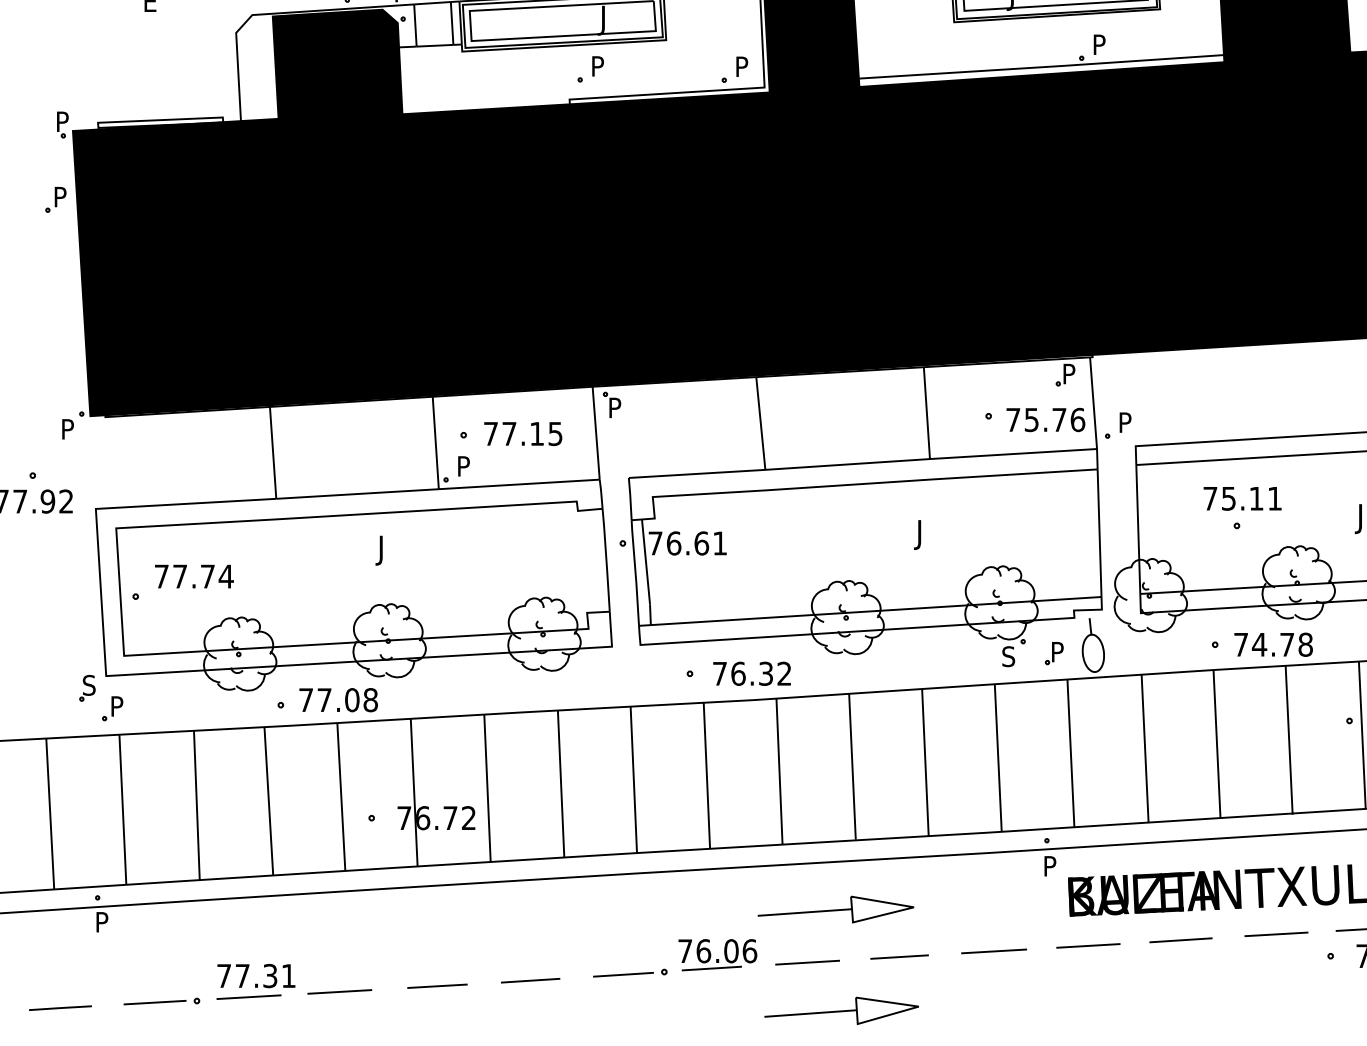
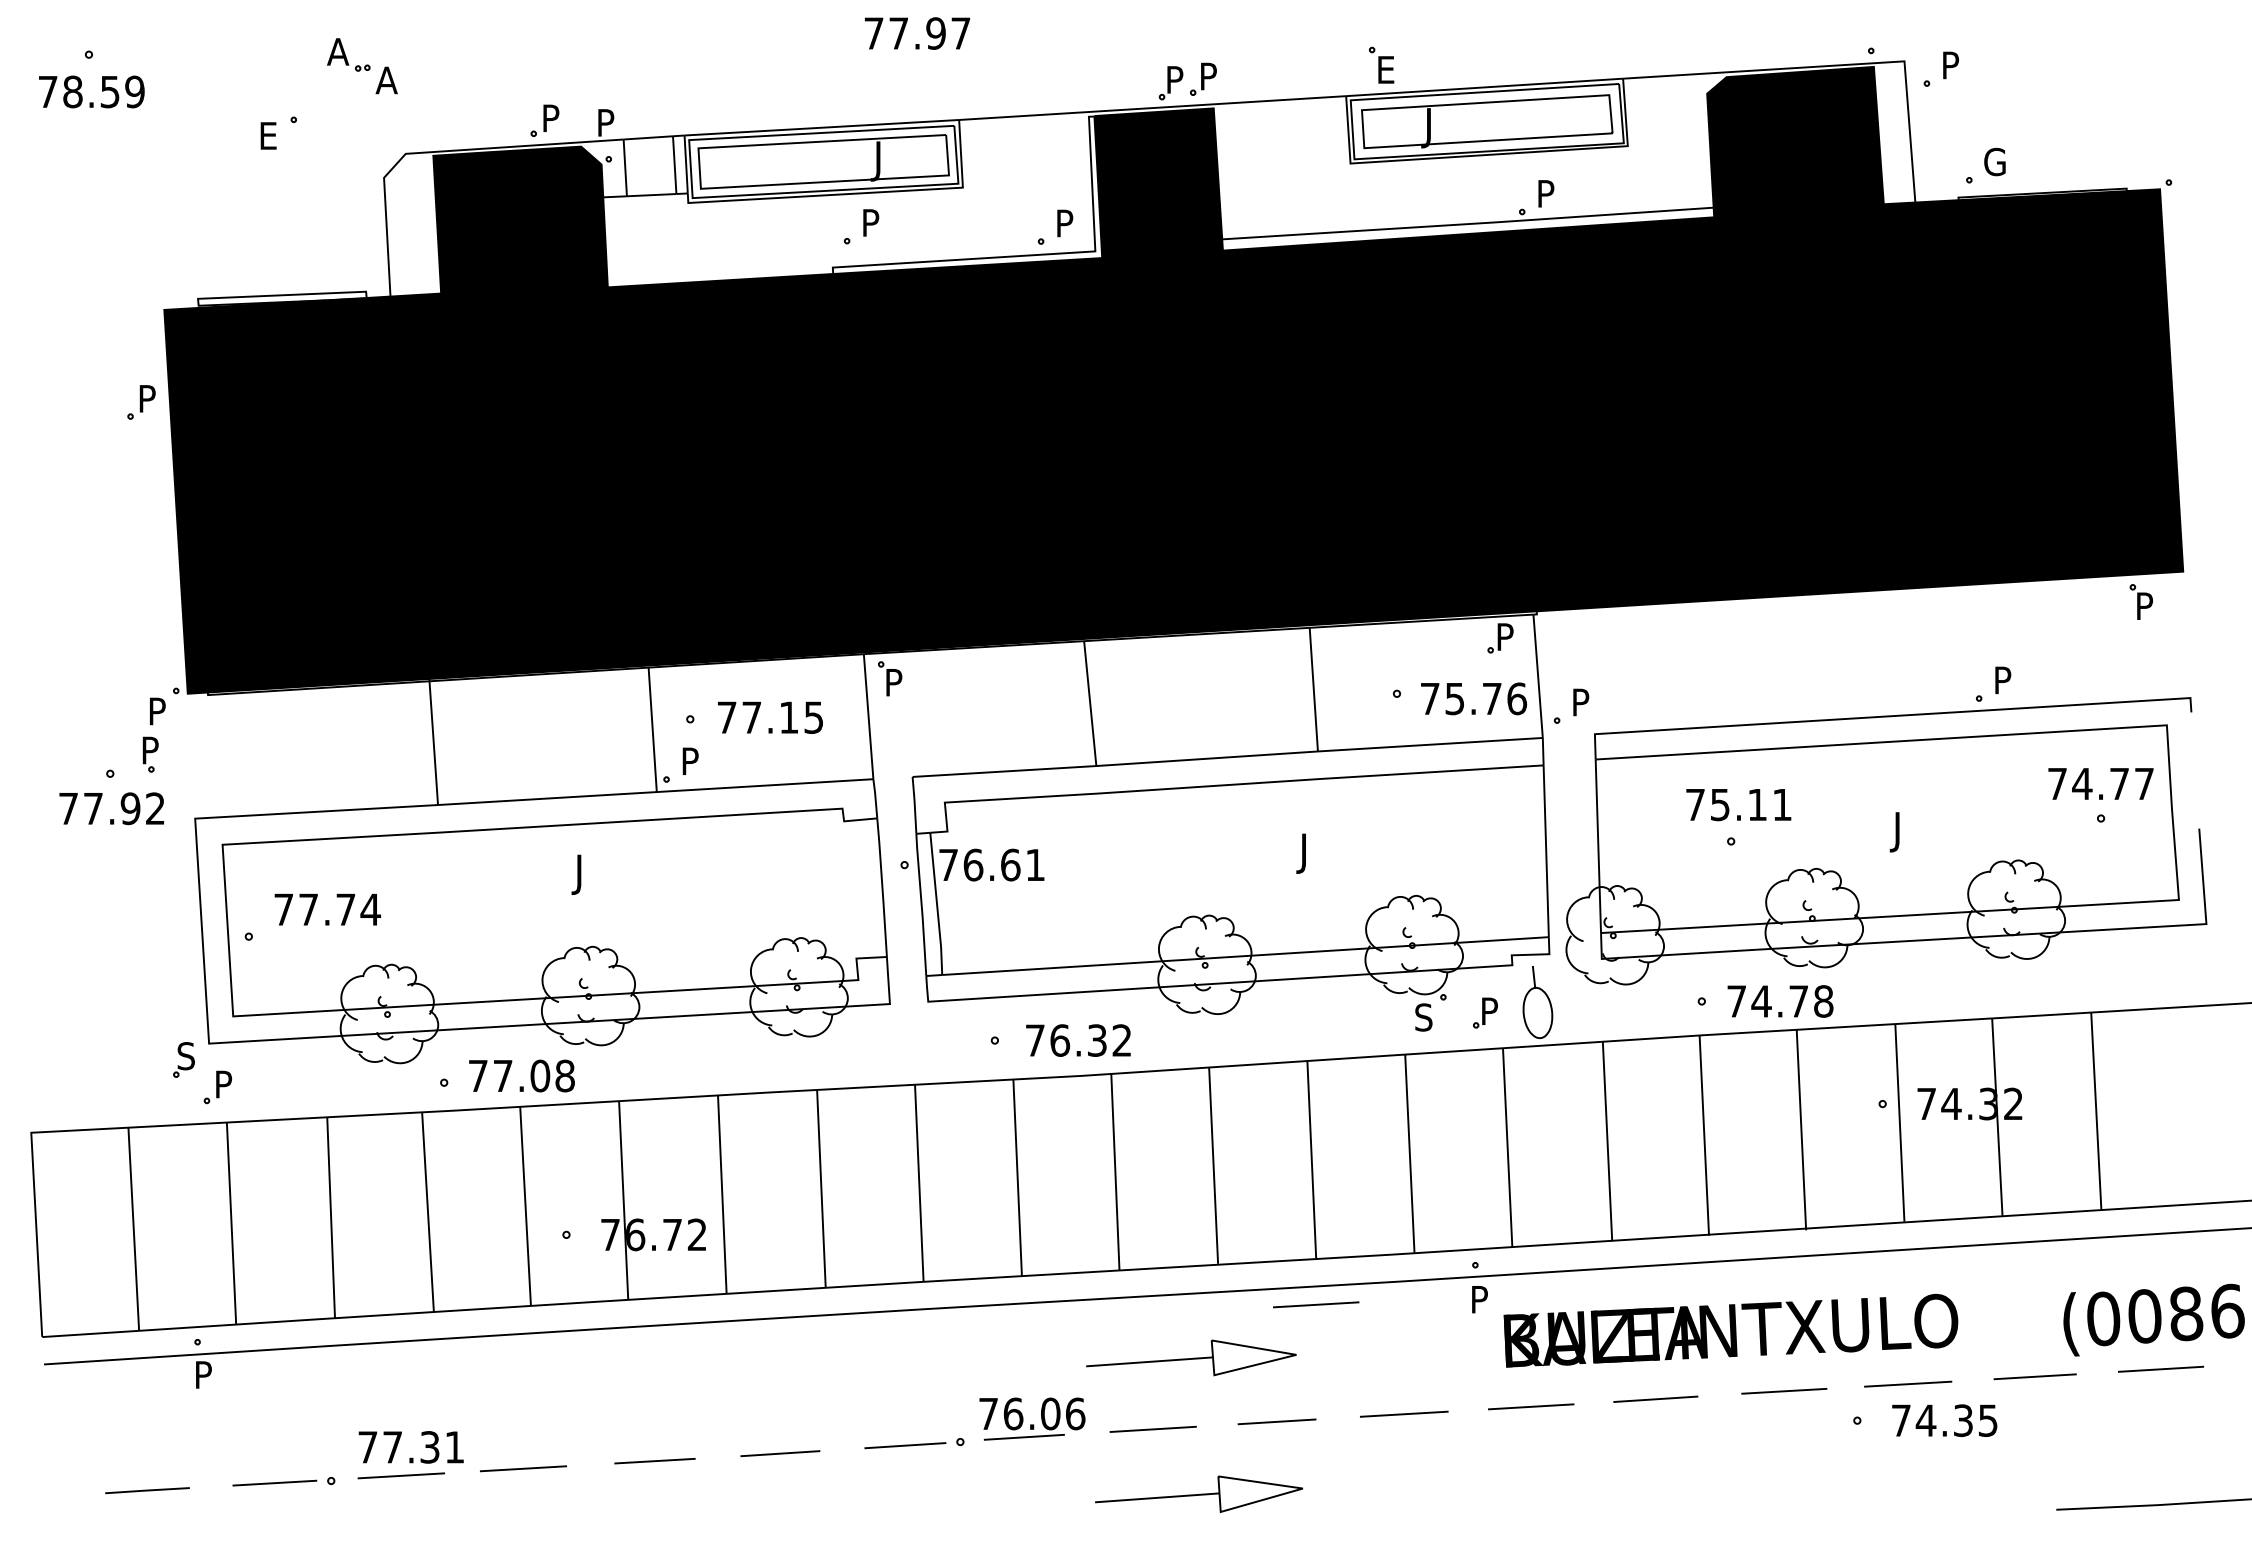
part: (62, 124) -> (150, 754), moved
line: (928, 869) -> (1316, 1304), added

